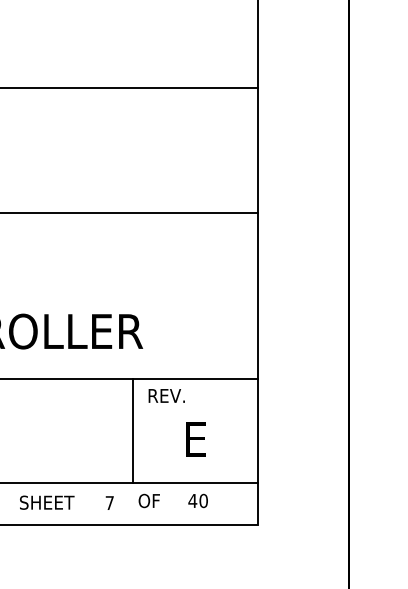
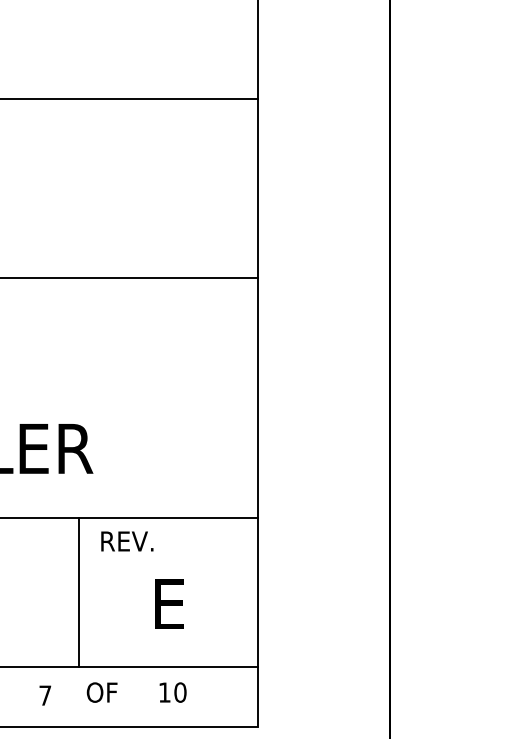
text: (192, 500) -> (164, 691), 40 -> 10

